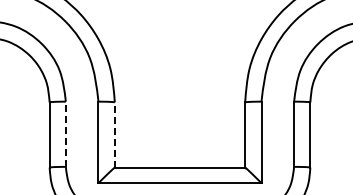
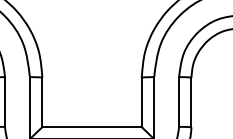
line: (65, 134) -> (4, 102), dashed -> solid
line: (114, 135) -> (42, 102), dashed -> solid

